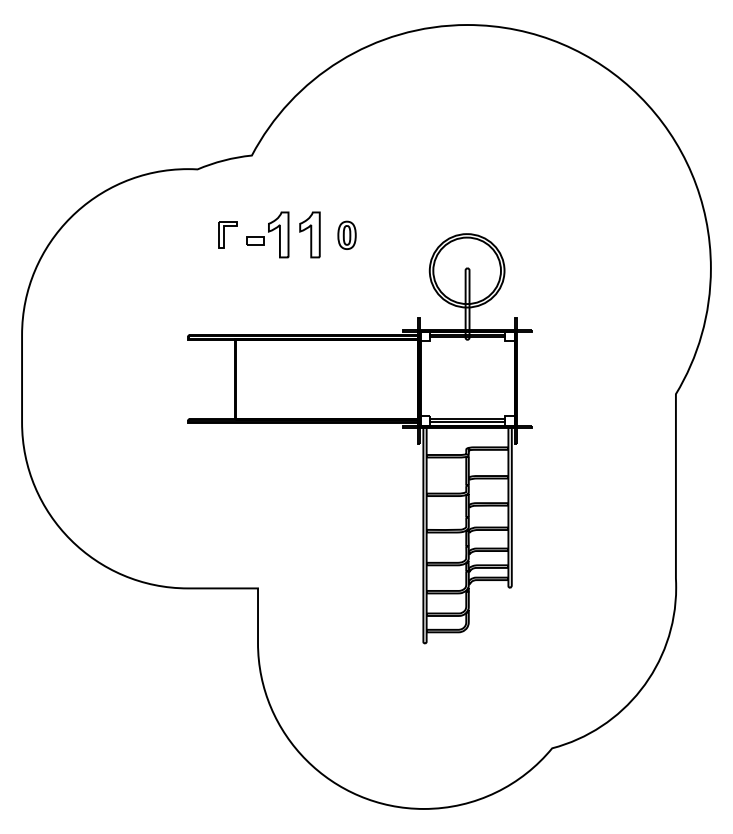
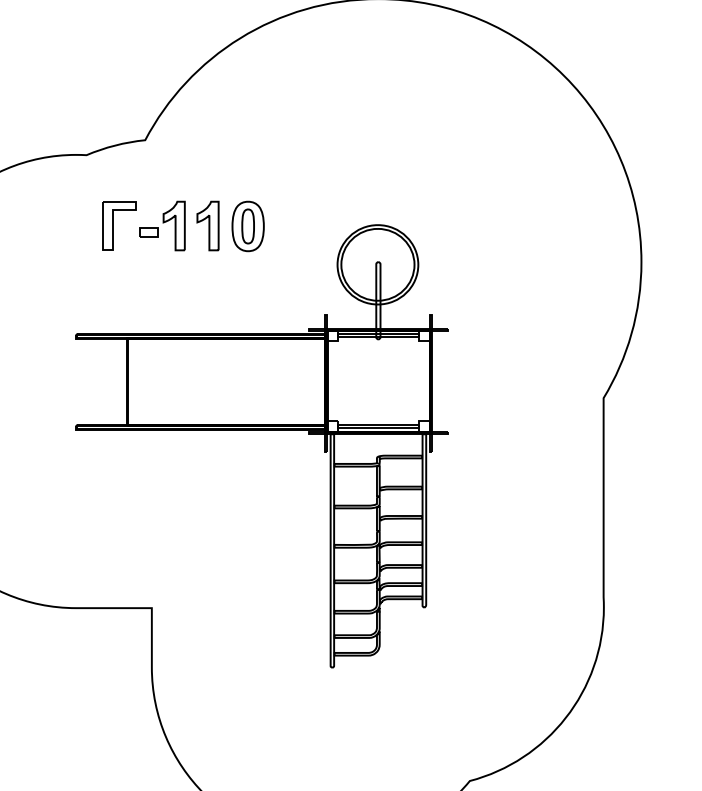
part: (227, 234) -> (118, 225), size x1.67
part: (346, 235) -> (247, 226), size x1.67

